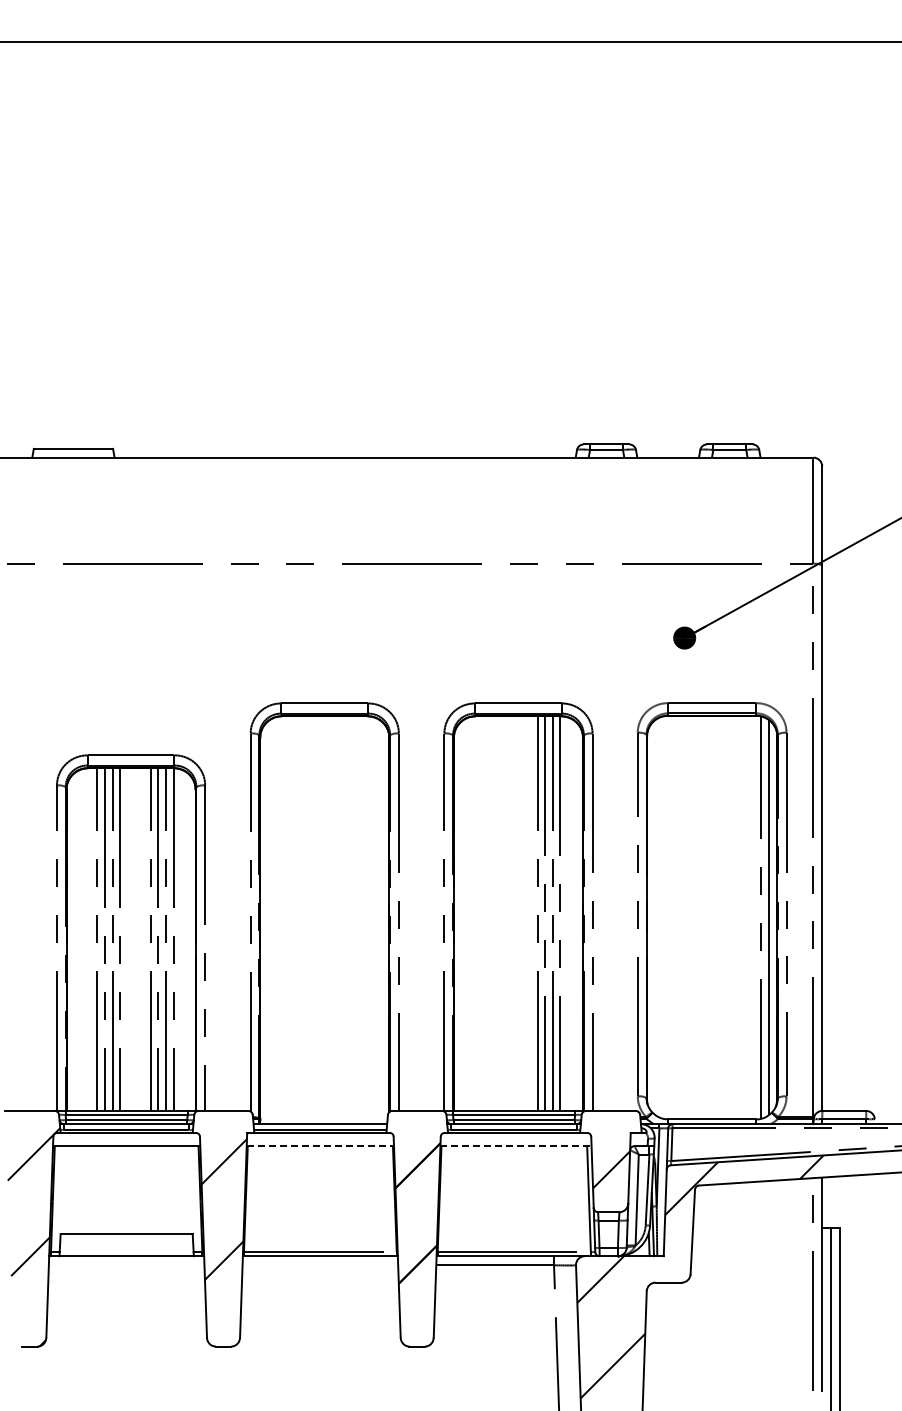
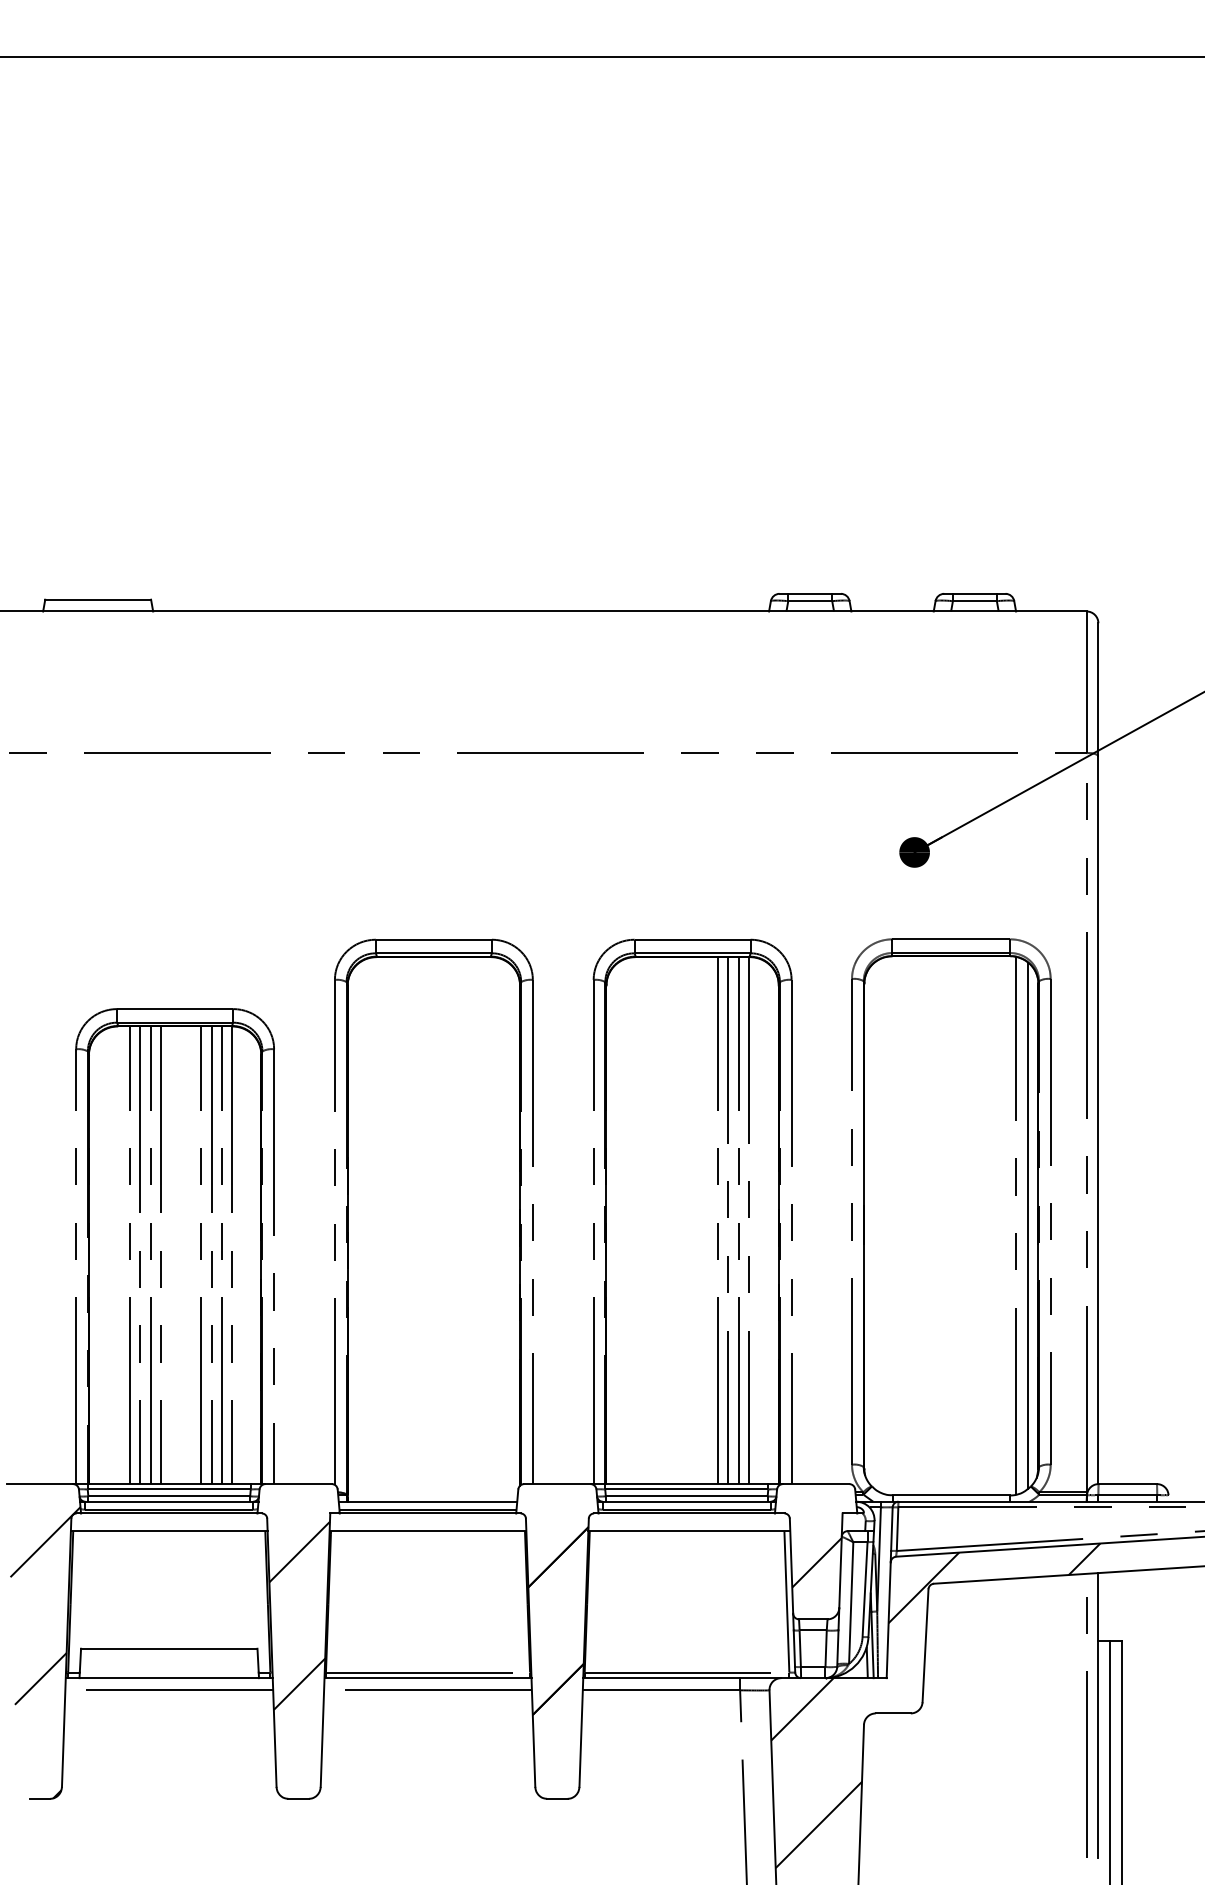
line: (320, 1146) -> (428, 1531), dashed -> solid
line: (516, 1146) -> (689, 1531), dashed -> solid
line: (126, 1265) -> (169, 1690), added
line: (320, 1265) -> (428, 1690), added

